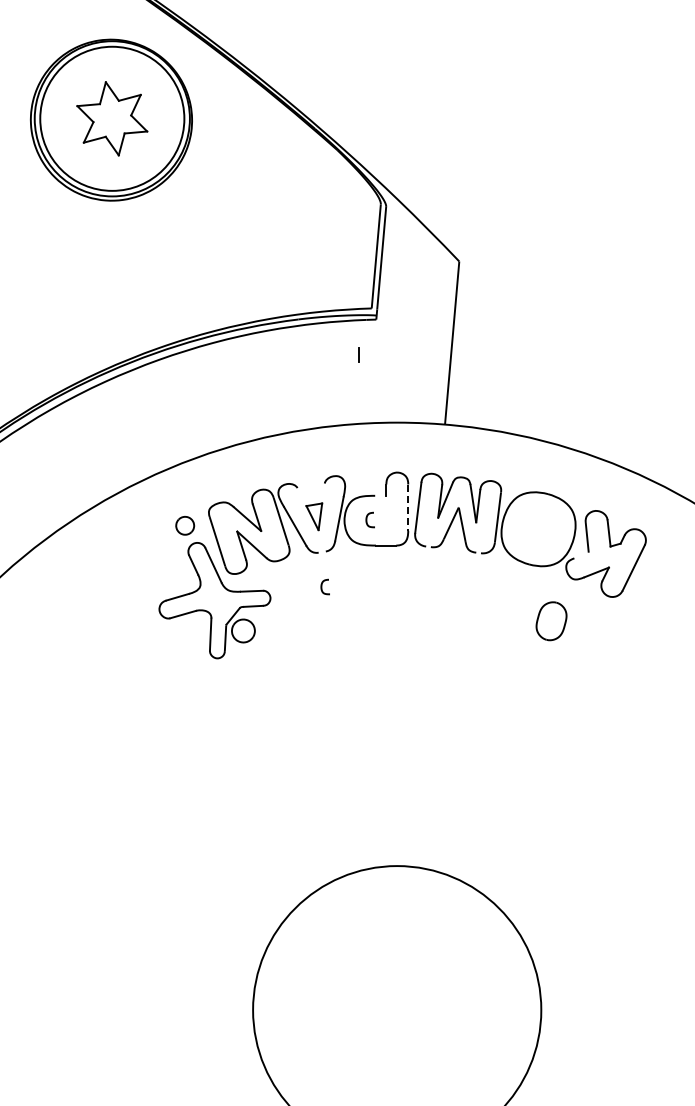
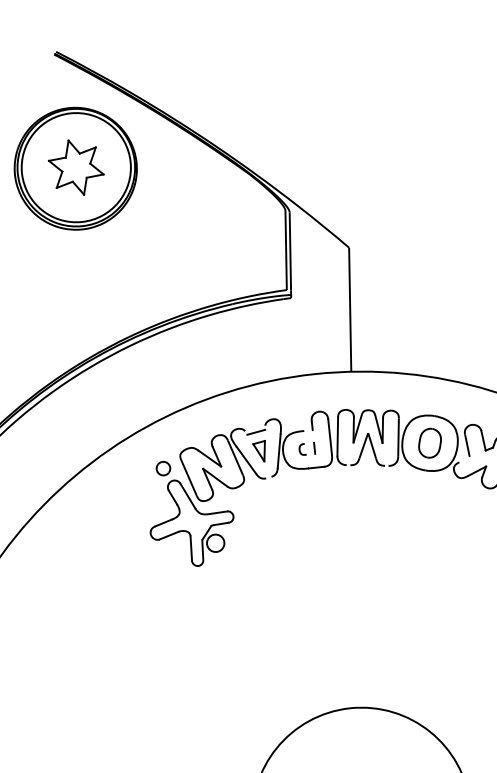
line: (358, 354) -> (313, 448), moved
line: (311, 490) -> (255, 432), added
line: (408, 508) -> (330, 437), dashed -> solid
curve: (322, 586) -> (271, 503), removed
part: (551, 621) -> (430, 443), moved

